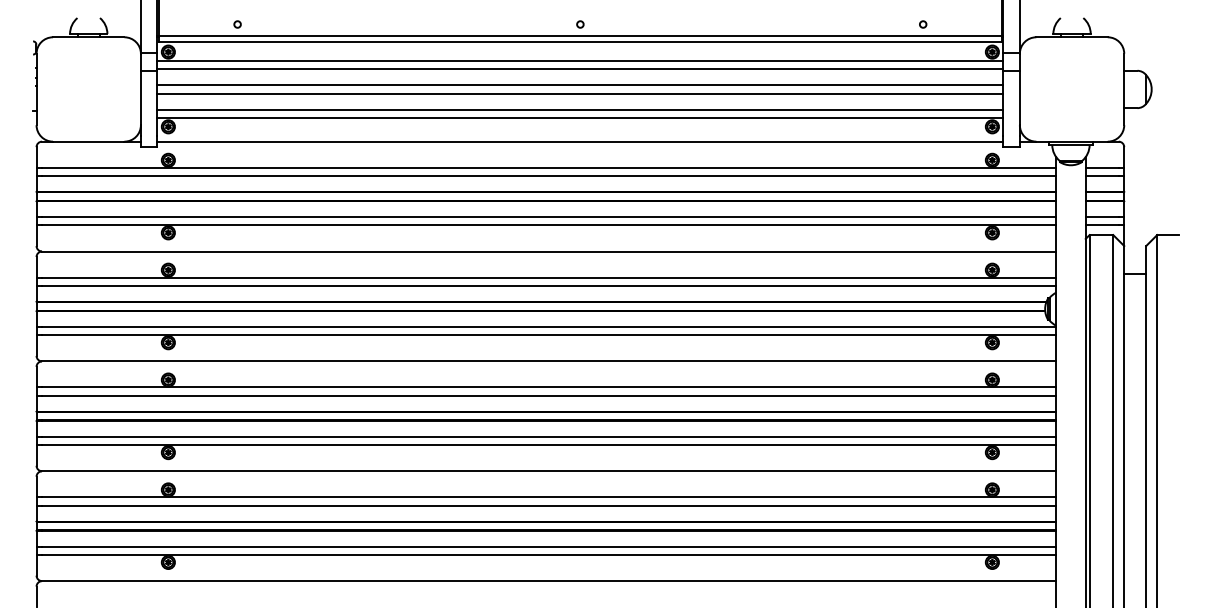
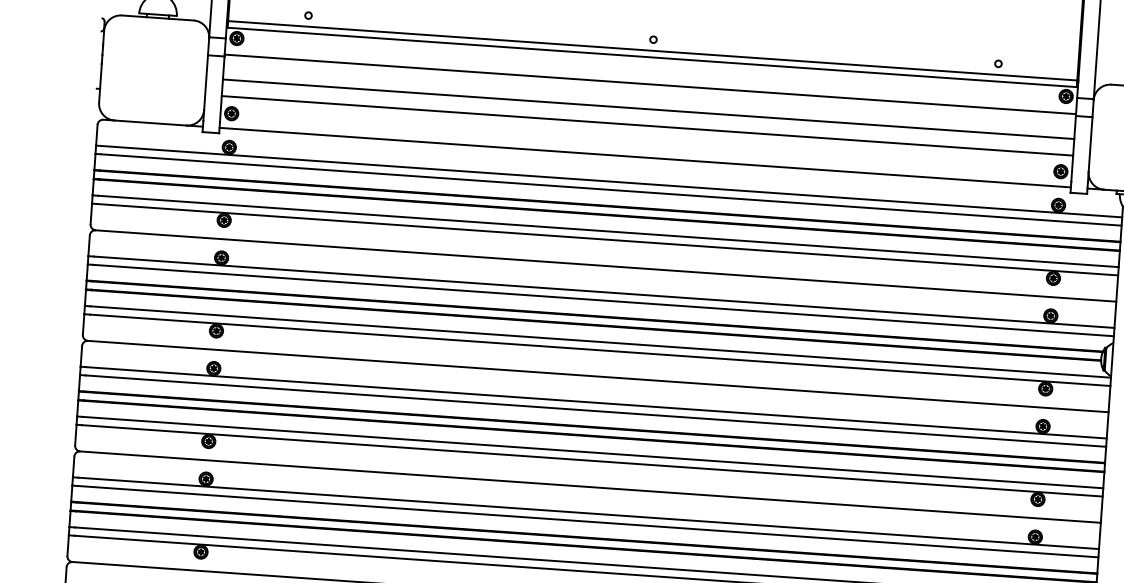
line: (580, 60) -> (651, 75), removed
line: (580, 85) -> (649, 101), removed
line: (580, 118) -> (646, 134), removed

